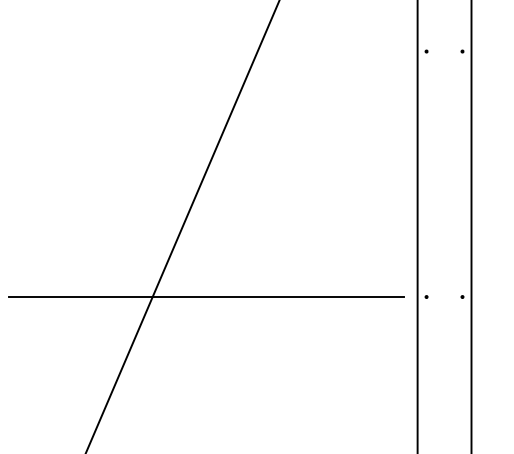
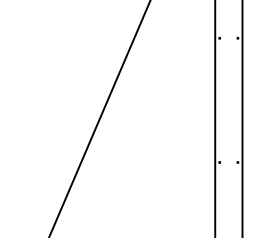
line: (206, 297) -> (108, 162), removed

